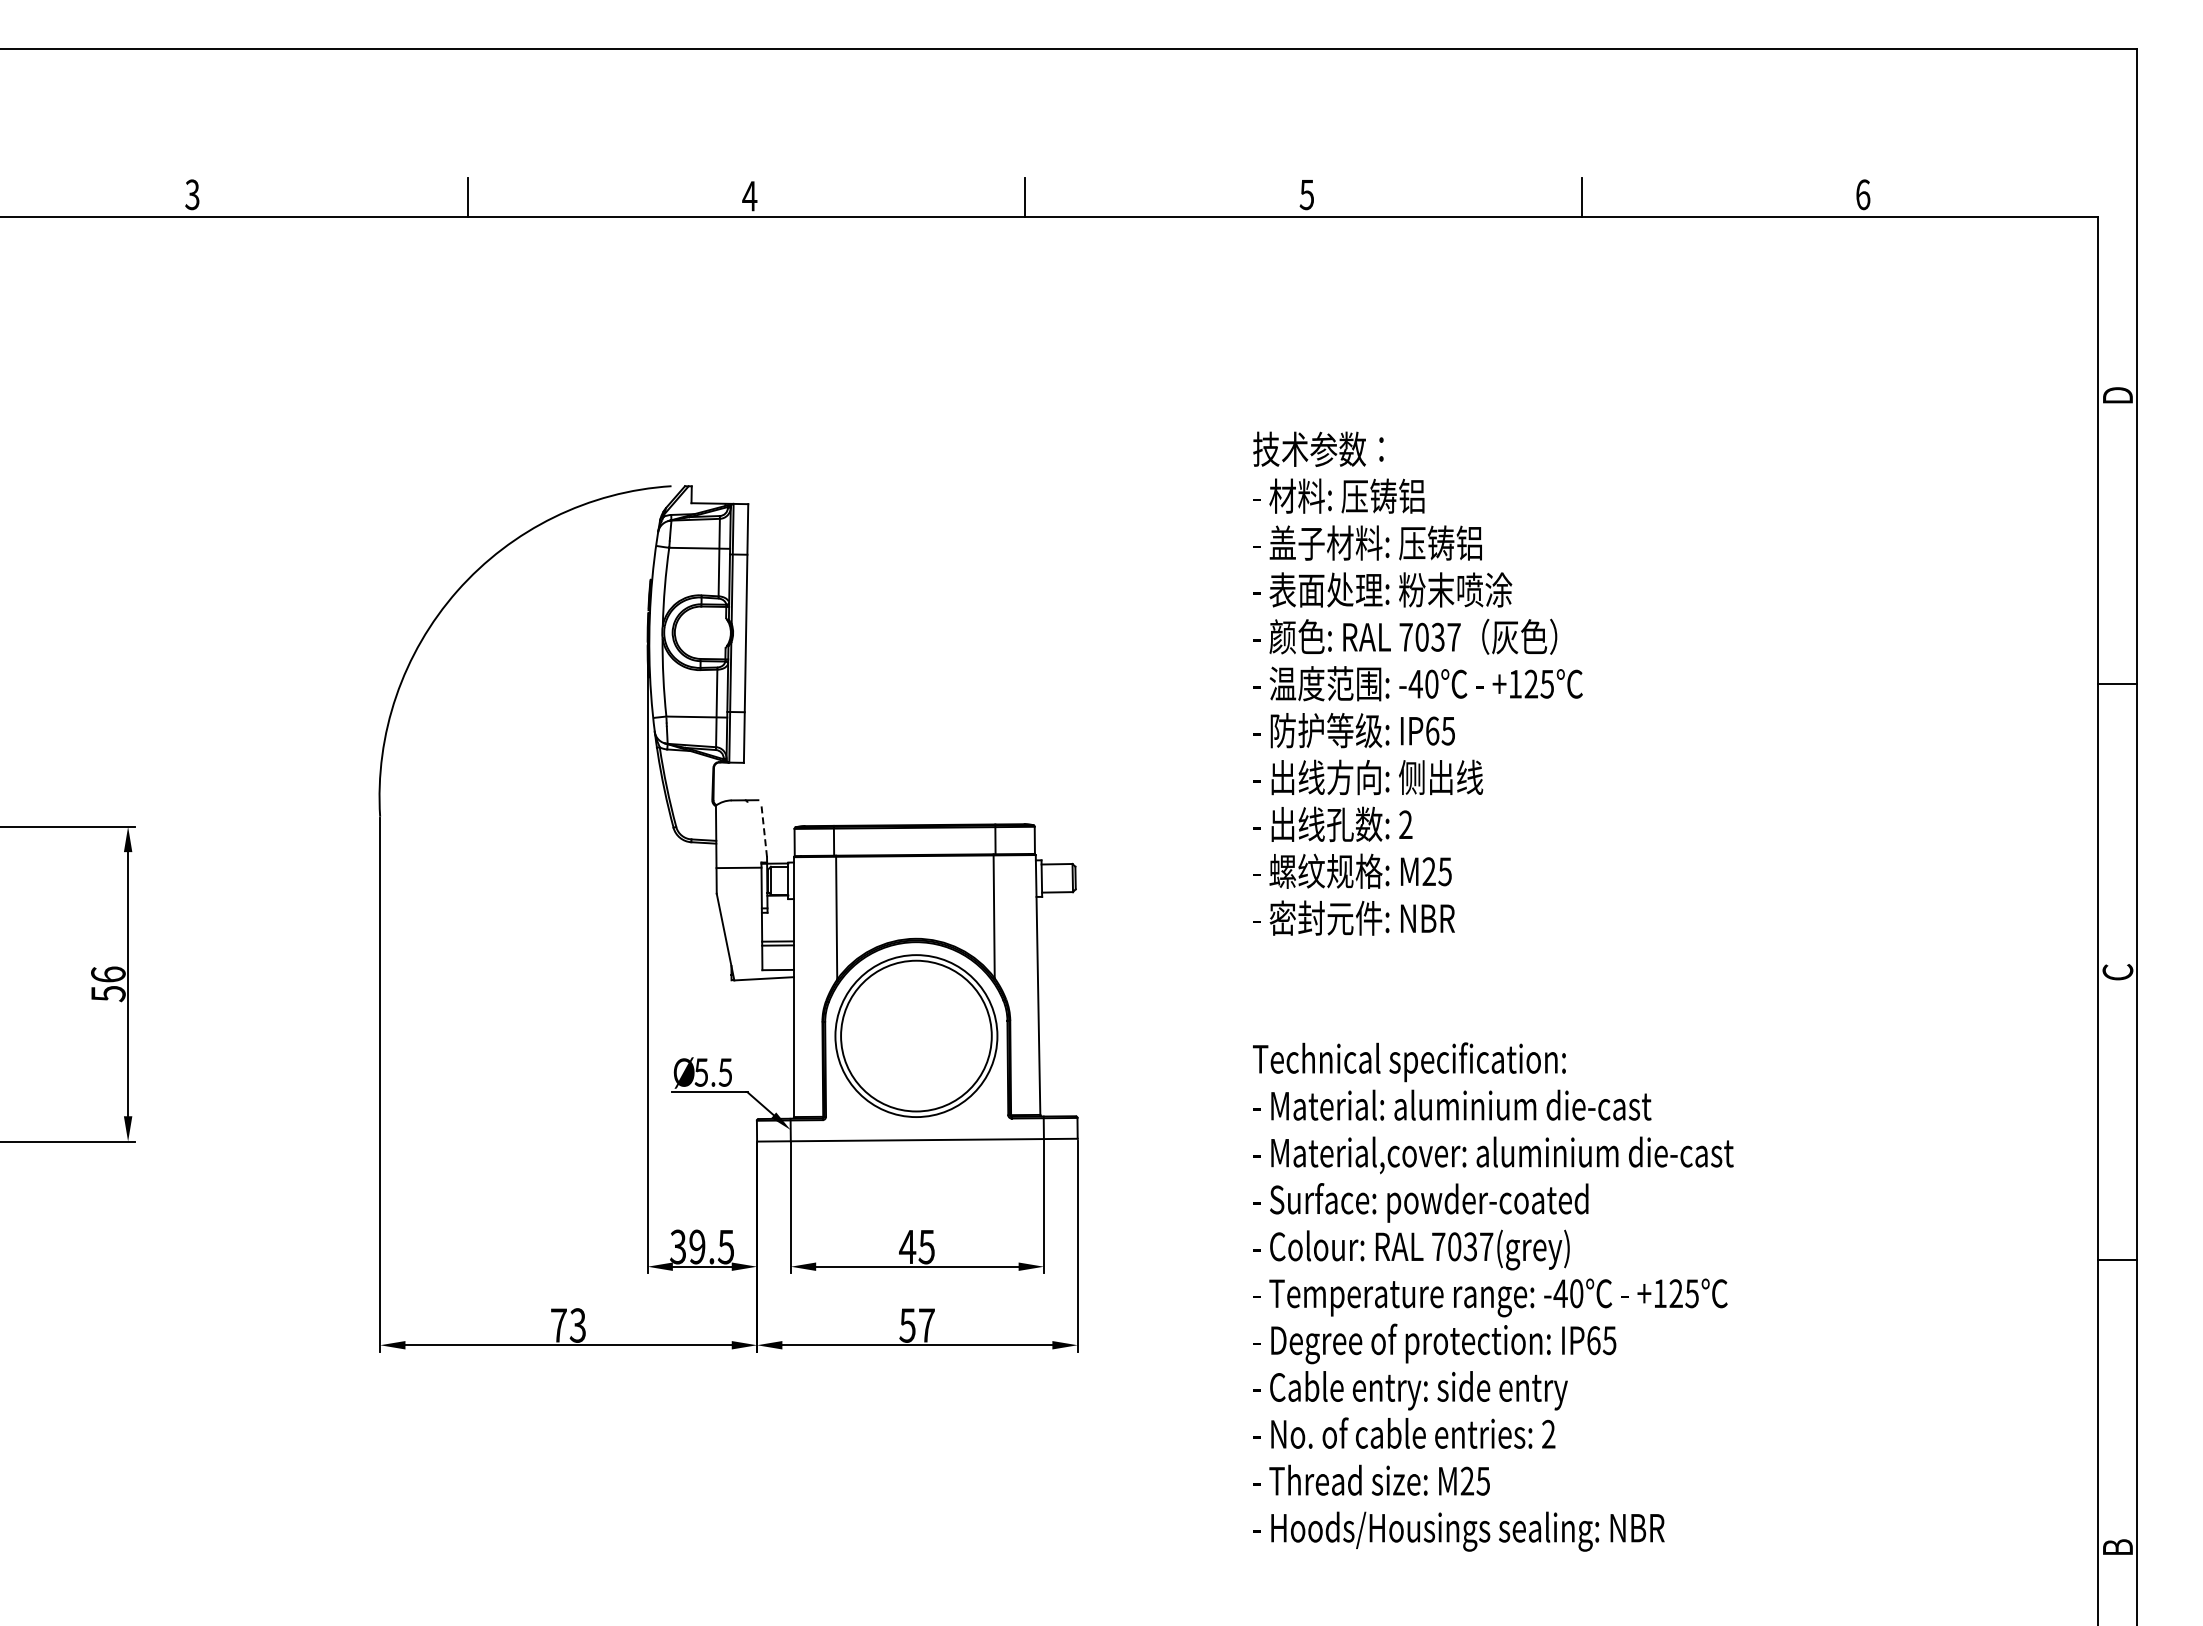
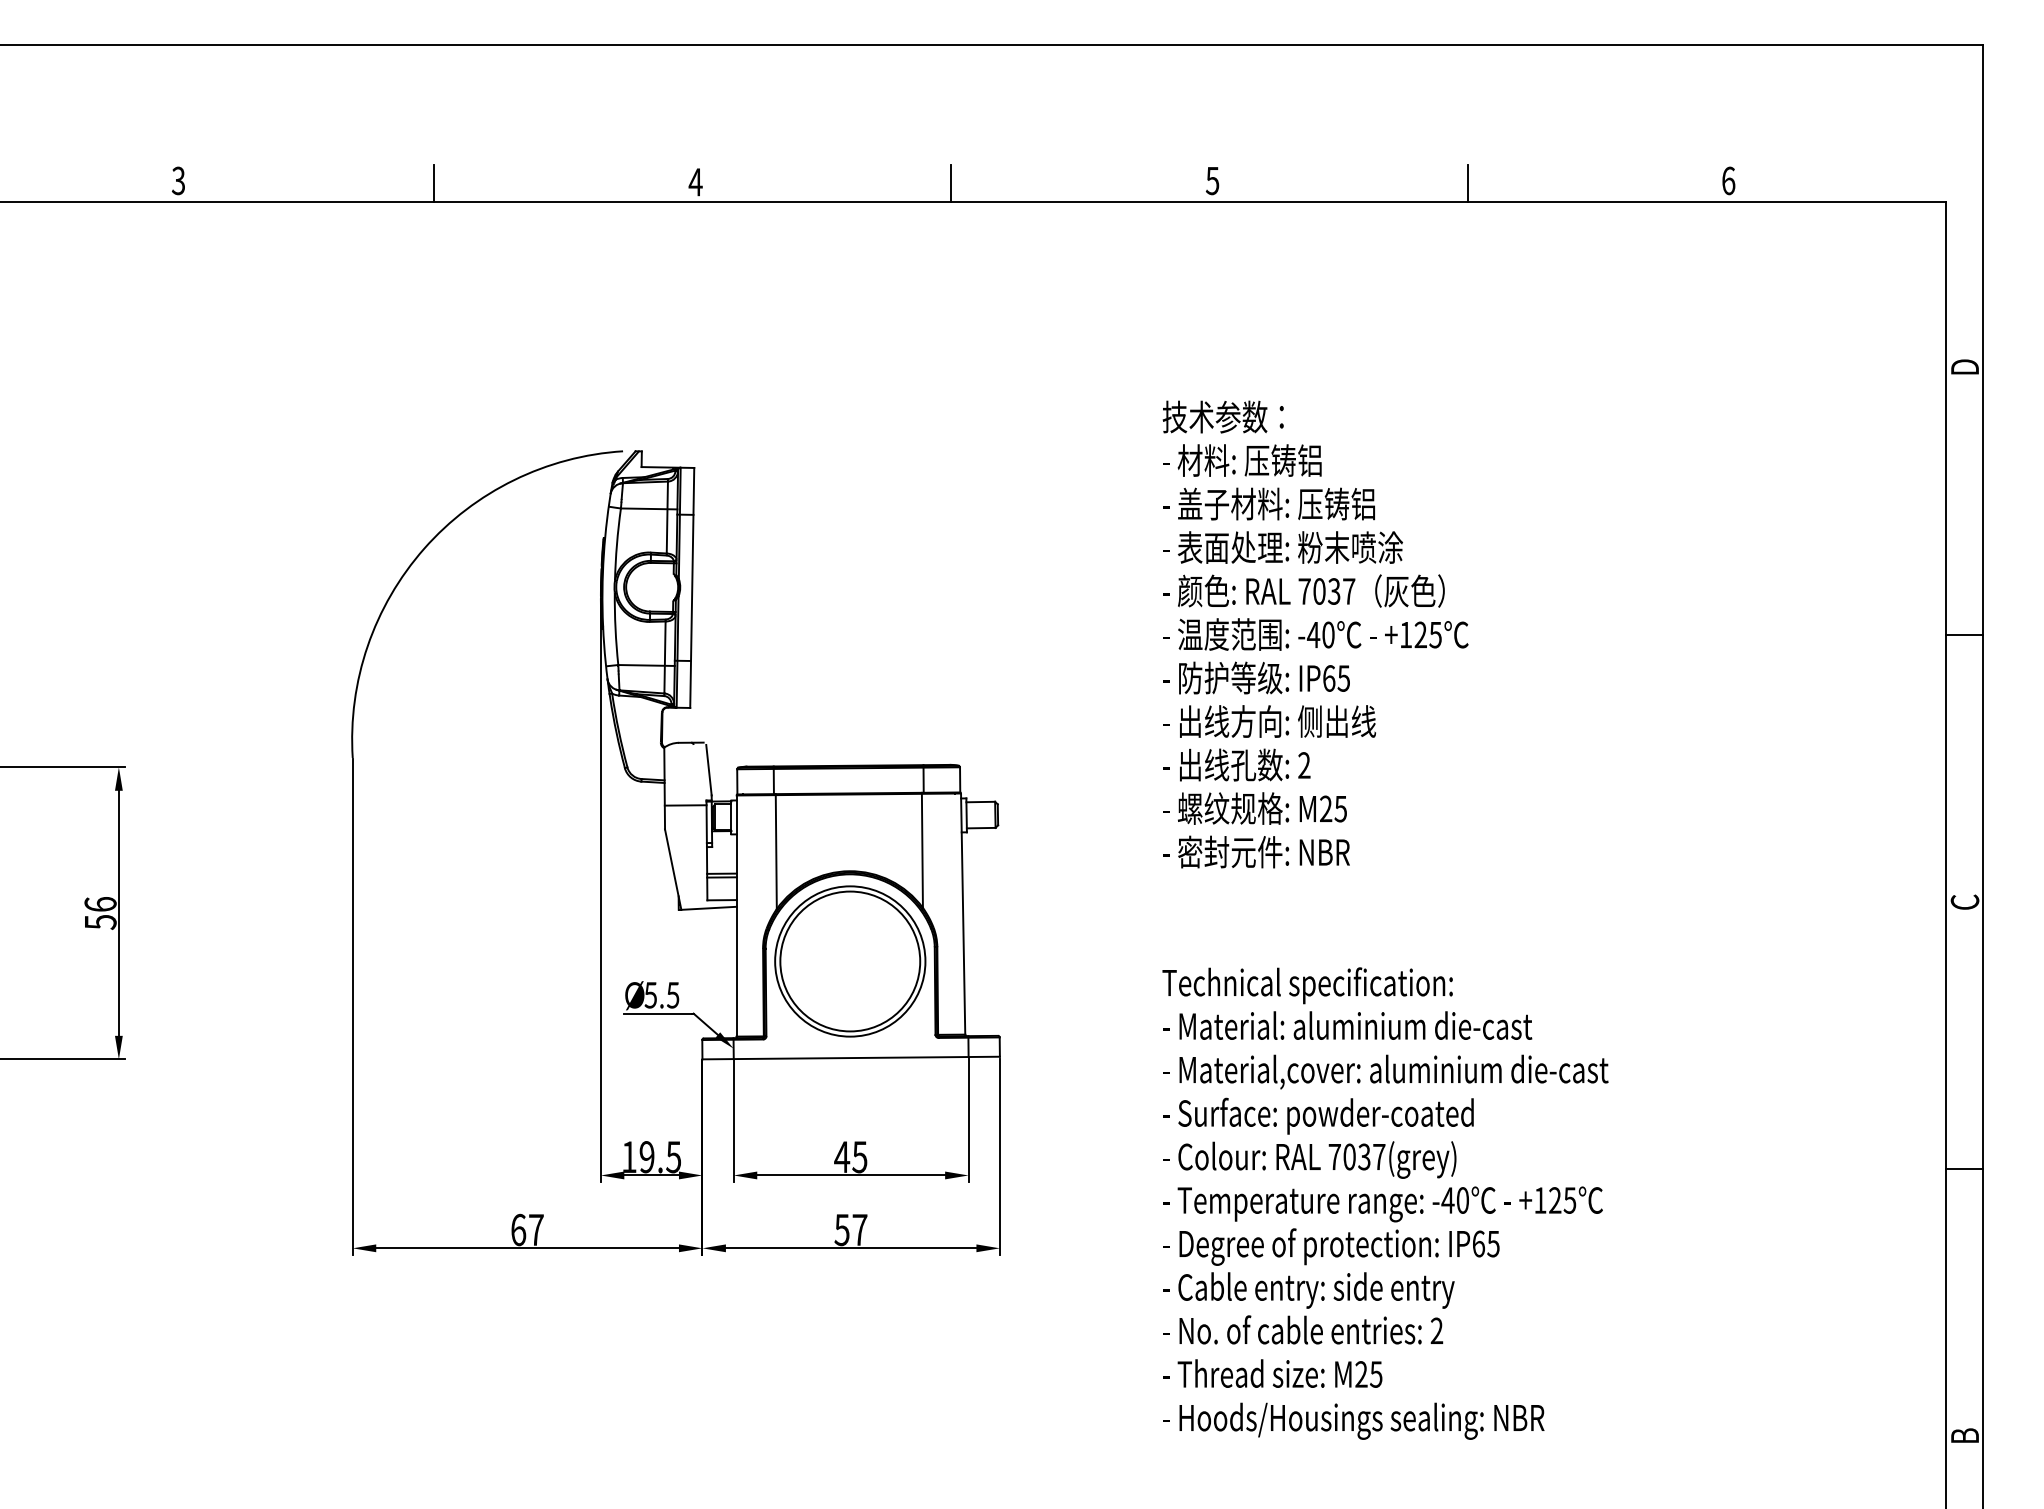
line: (764, 829) -> (709, 769), dashed -> solid
text: (677, 1246) -> (628, 1156), 39.5 -> 19.5
text: (568, 1325) -> (527, 1229), 73 -> 67

